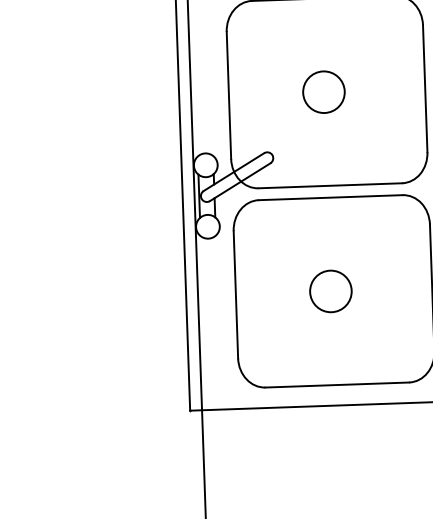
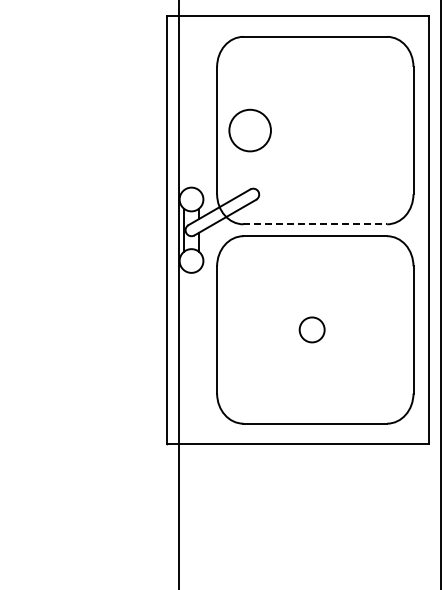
circle: (323, 92) -> (249, 130), moved
line: (330, 185) -> (315, 224), solid -> dashed
circle: (330, 291) -> (311, 329), size x0.6

